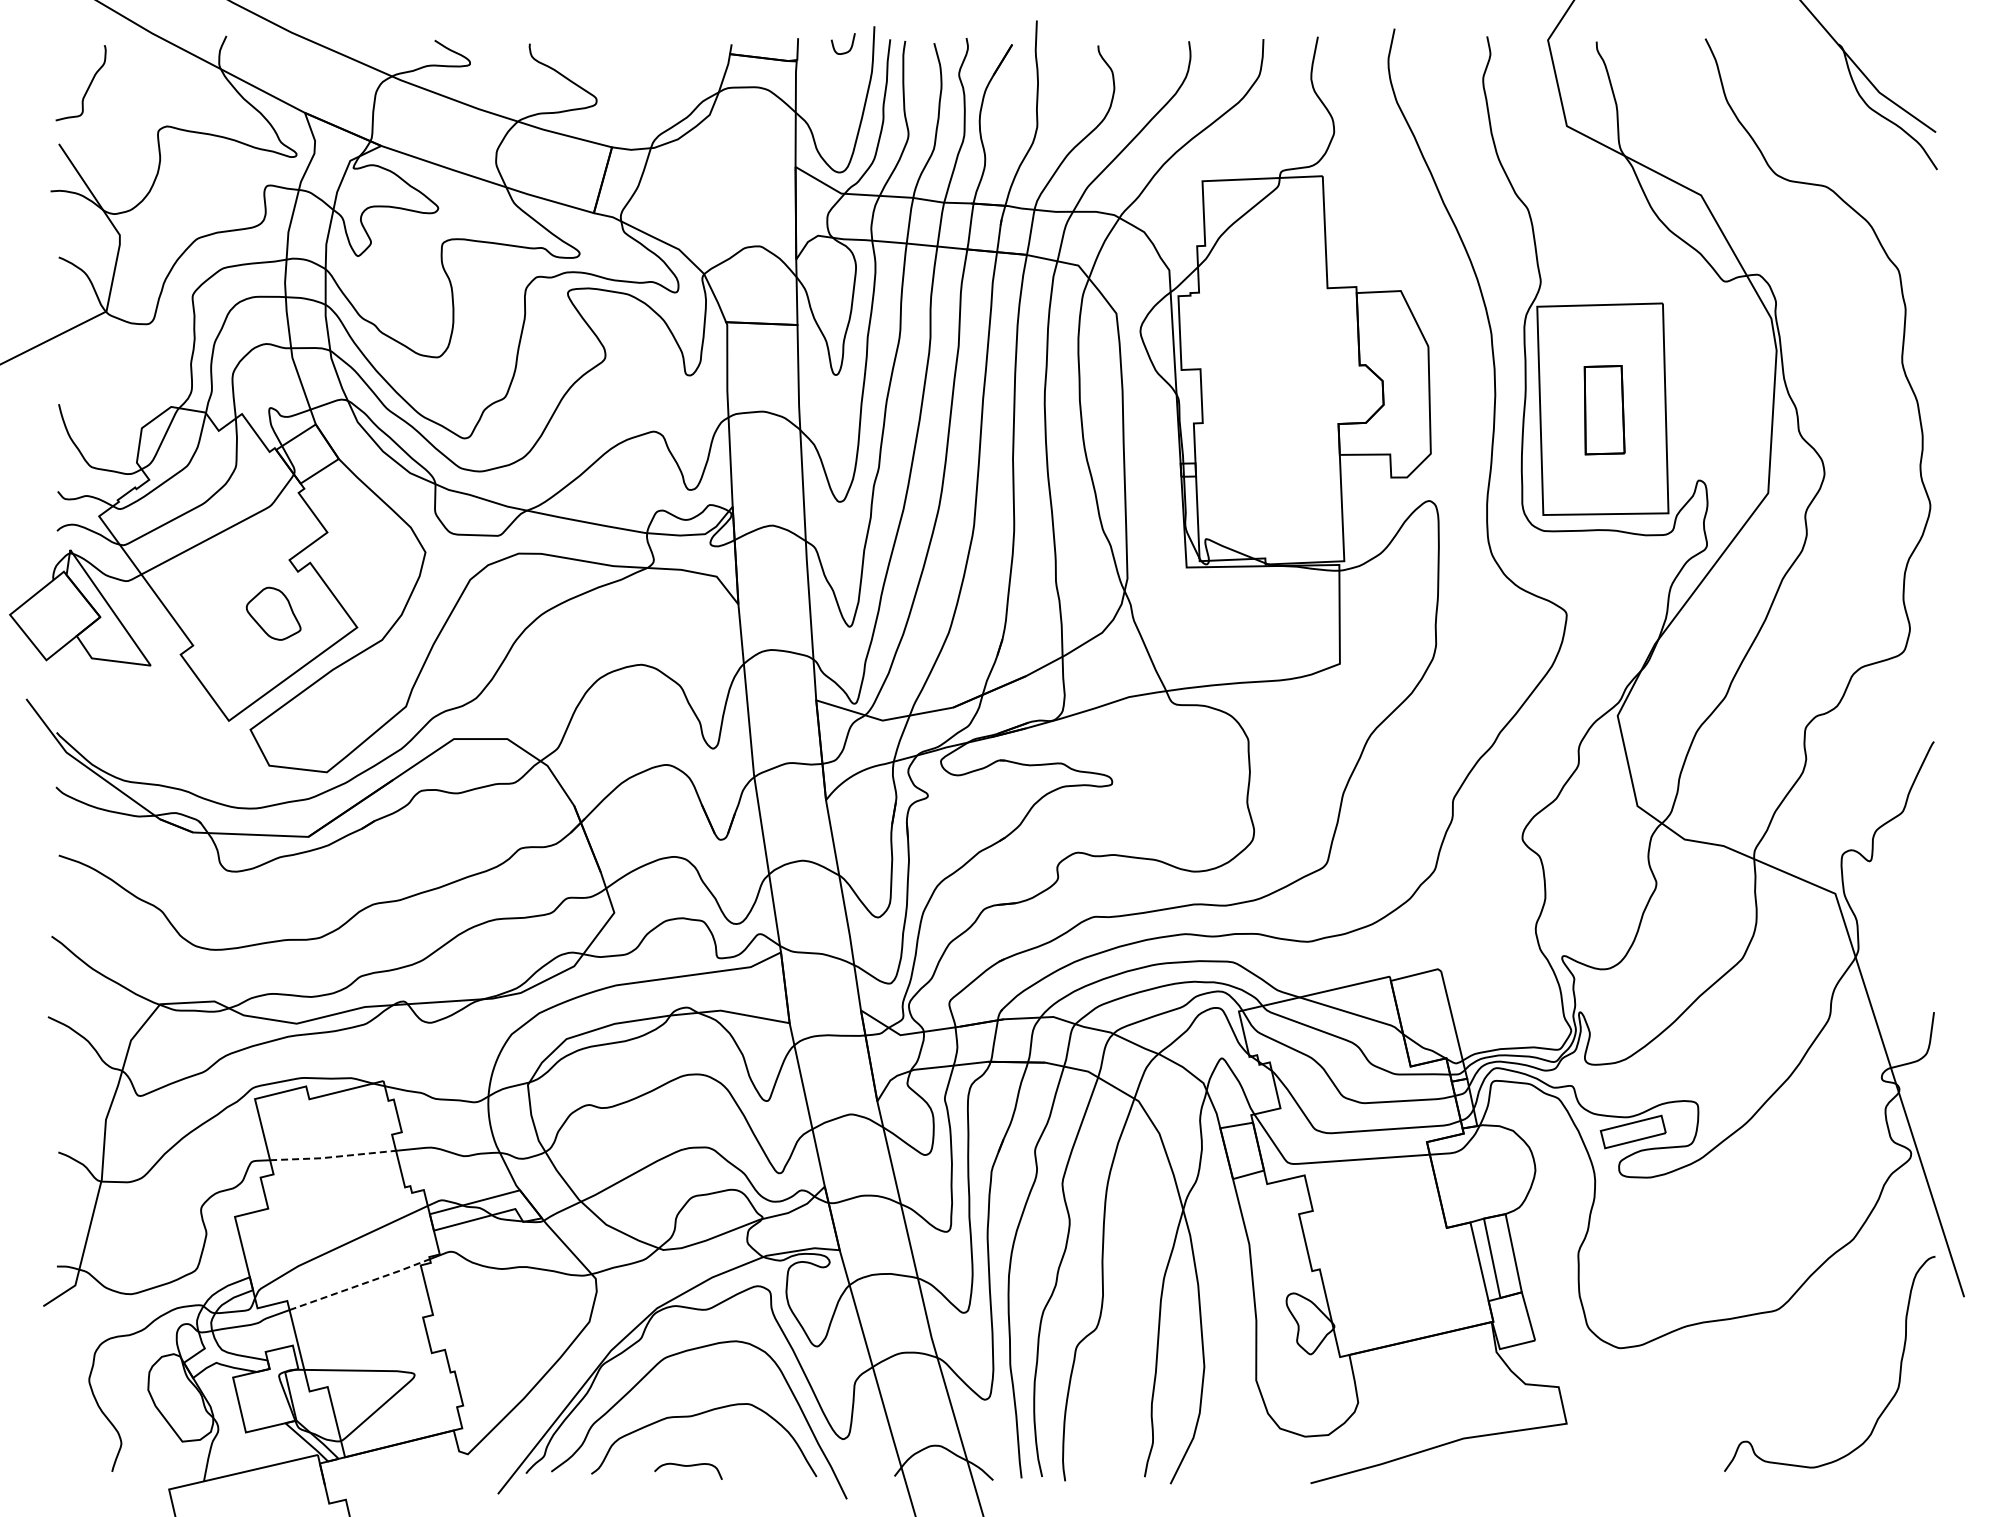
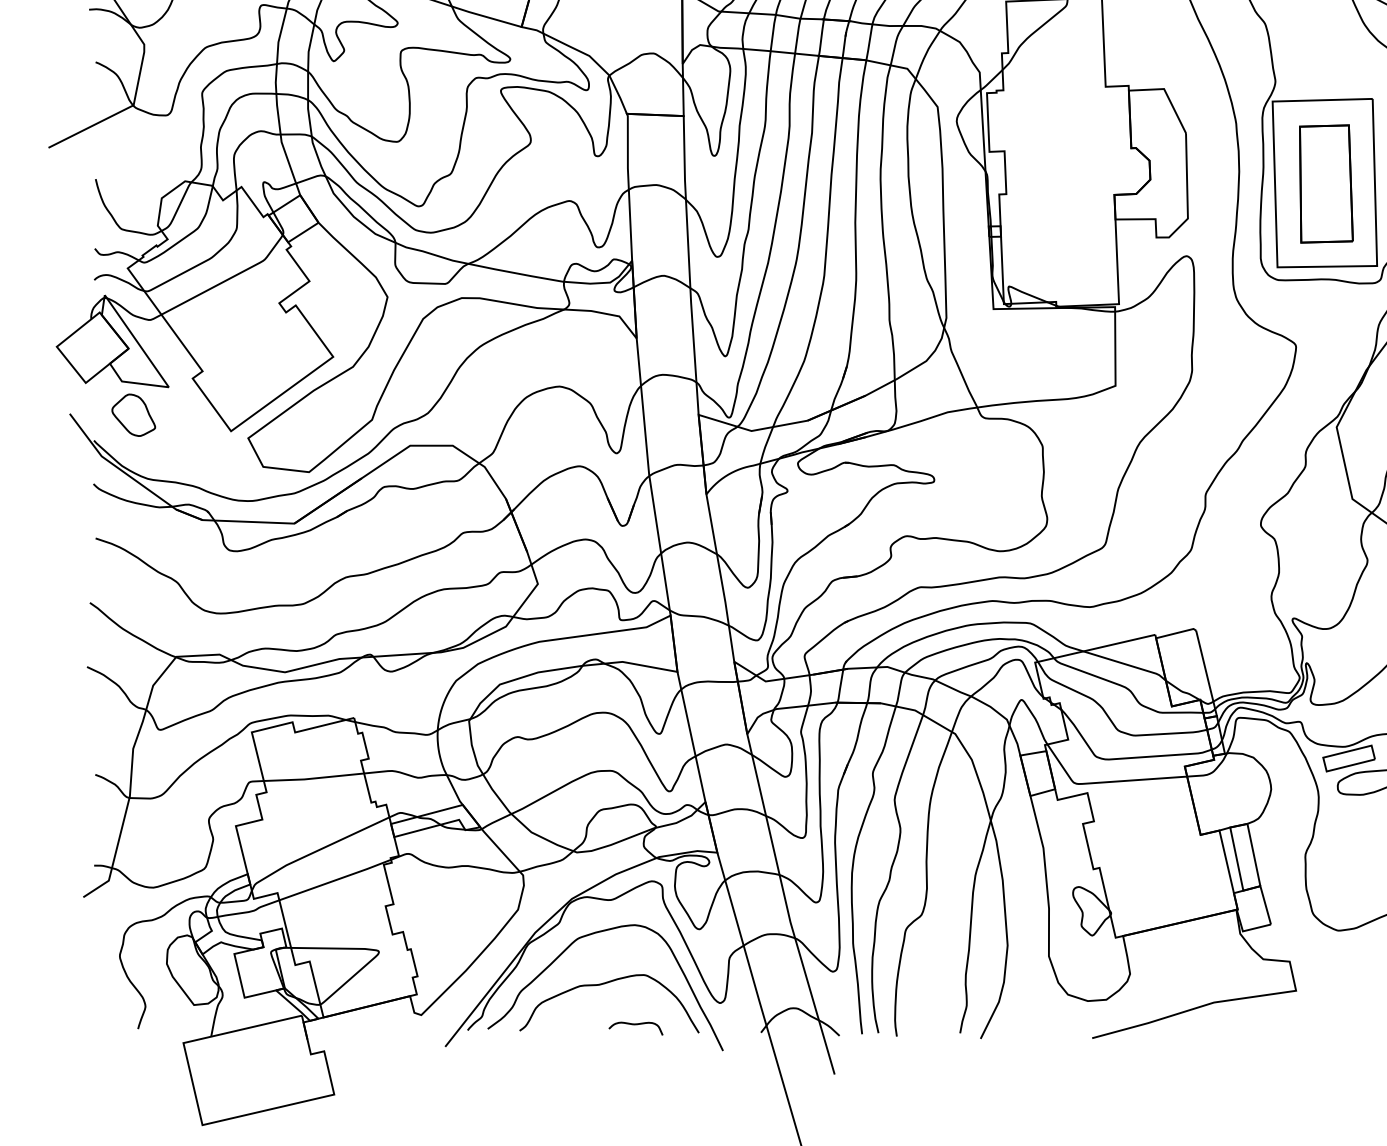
part: (1604, 409) -> (1326, 183), size x1.67
part: (273, 613) -> (133, 415), moved
line: (332, 1157) -> (313, 778), dashed -> solid
line: (360, 1284) -> (335, 879), dashed -> solid
curve: (688, 1466) -> (635, 1024), moved

